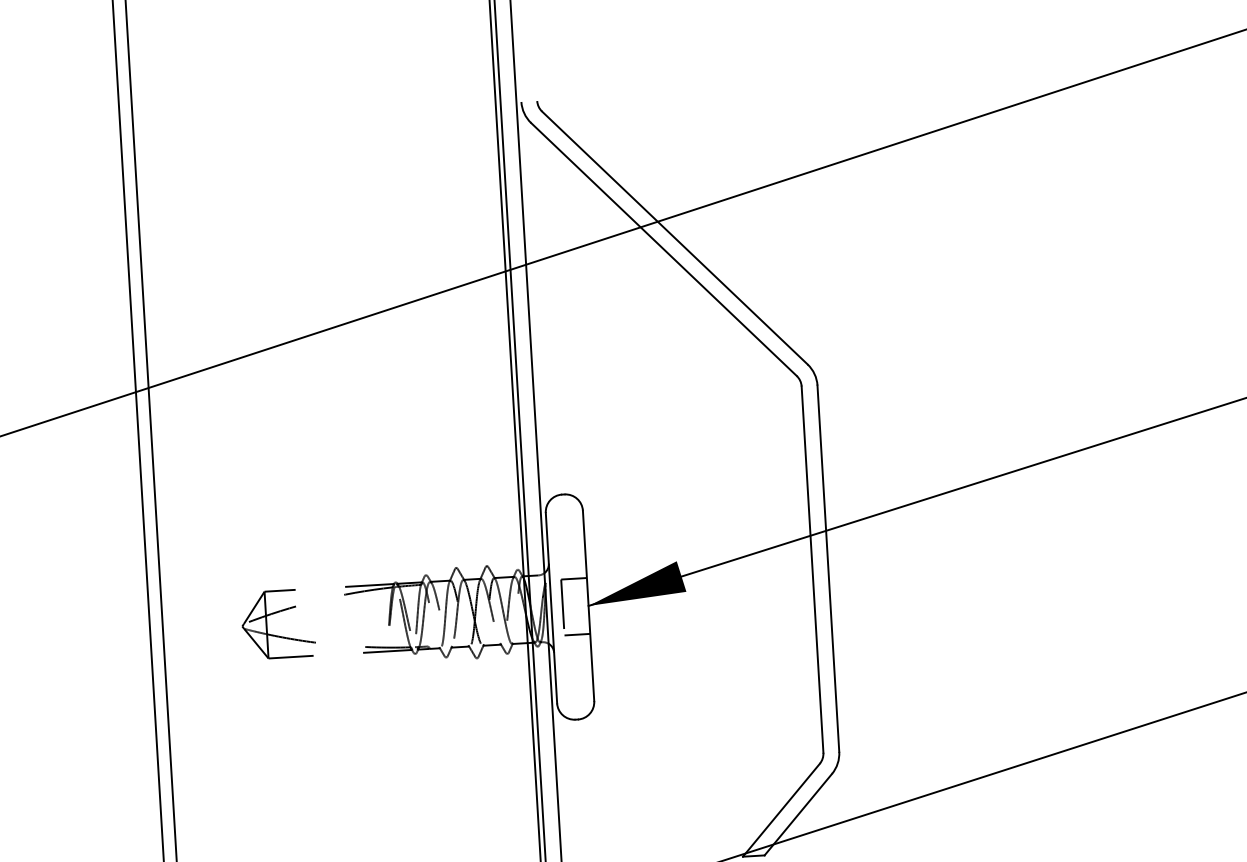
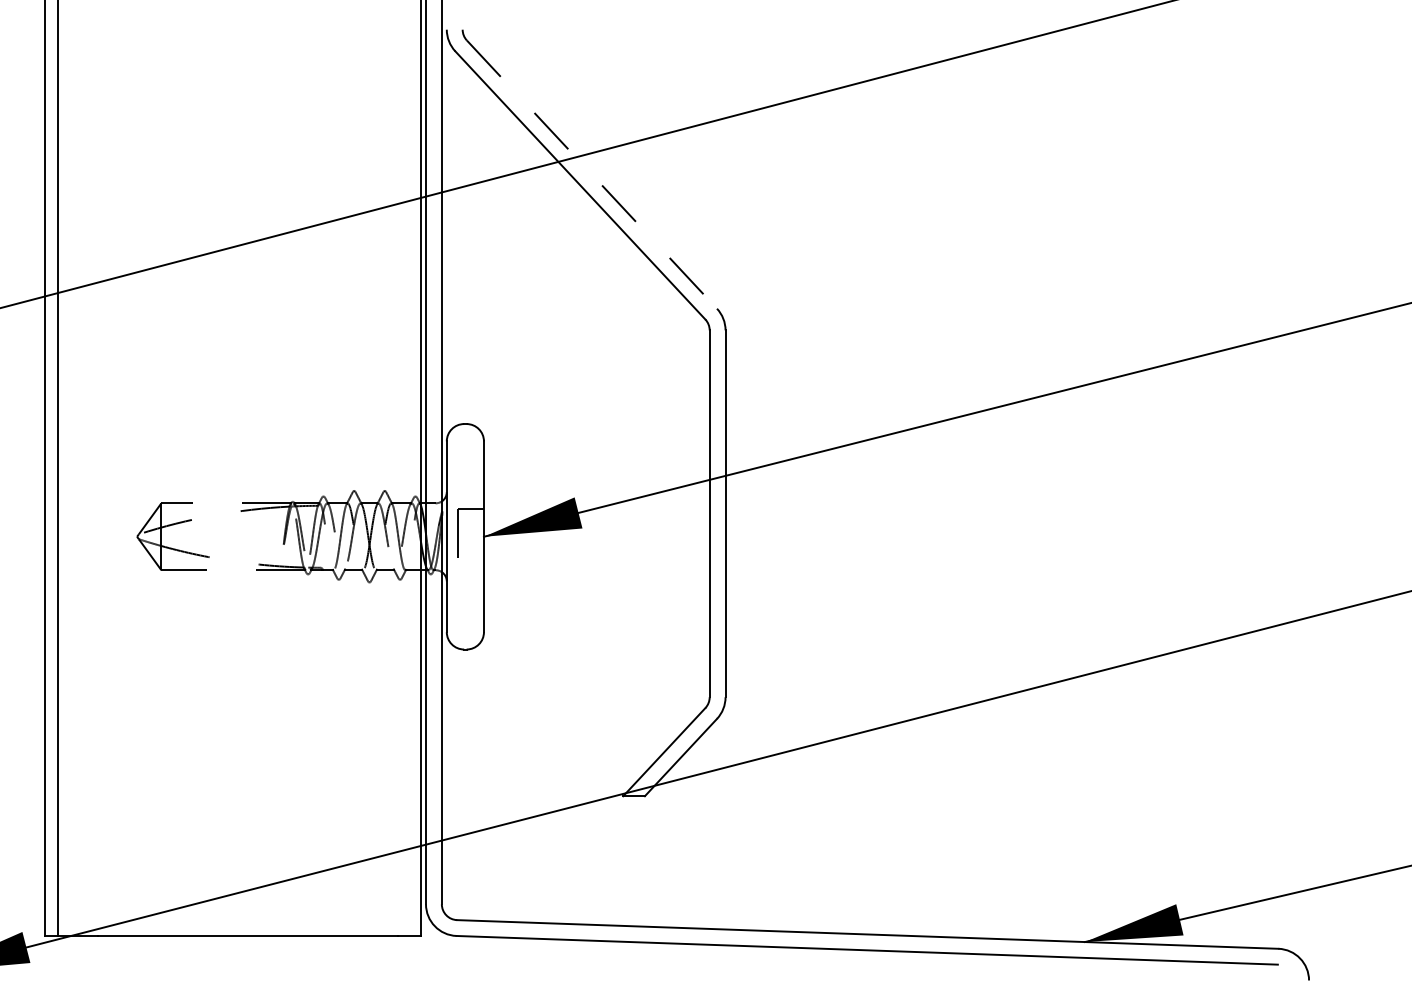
line: (675, 237) -> (592, 174), solid -> dashed
line: (576, 634) -> (470, 564), removed

